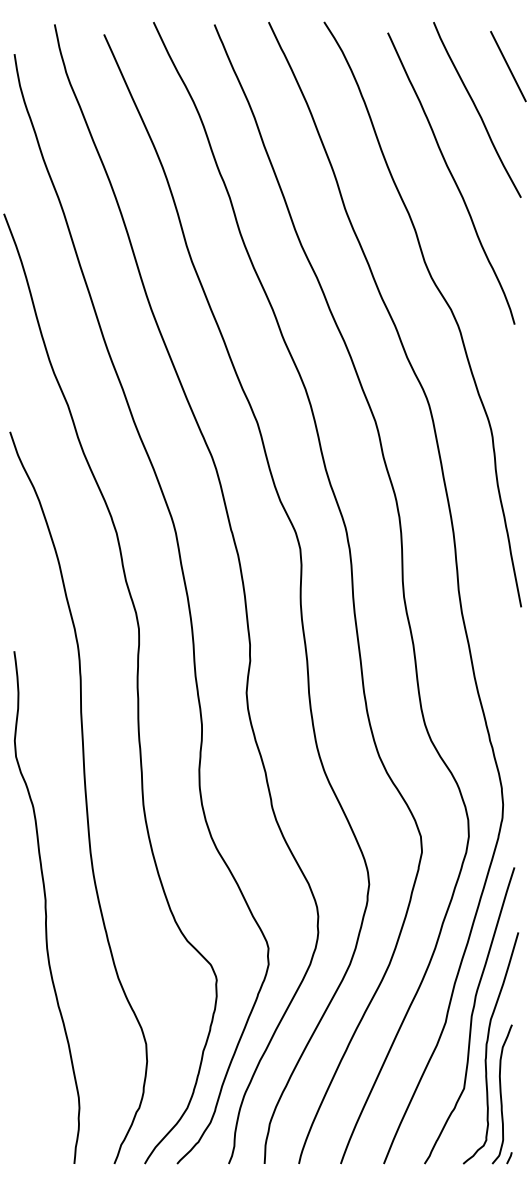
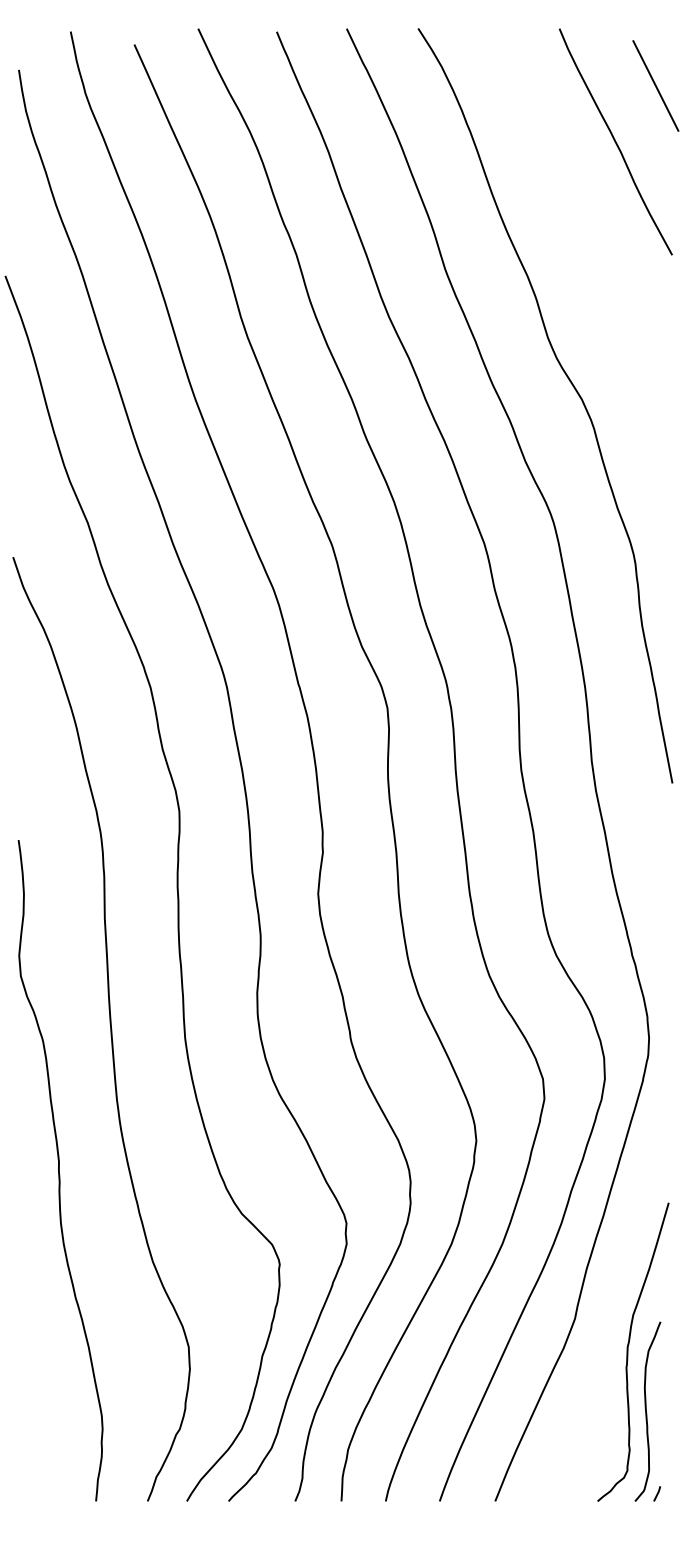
curve: (451, 177) -> (582, 229), removed
curve: (470, 1016) -> (606, 1311), removed

